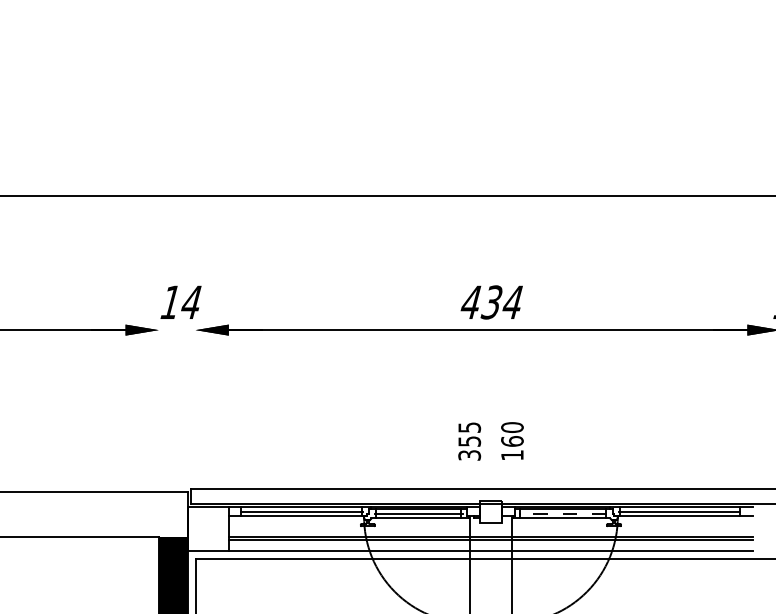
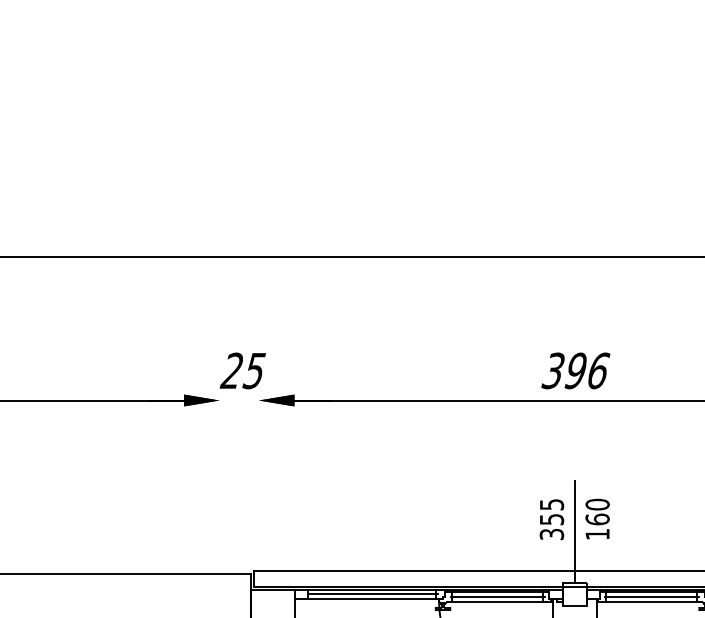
text: (180, 302) -> (242, 370), 14 -> 25
text: (491, 302) -> (575, 370), 434 -> 396
line: (490, 452) -> (574, 531), added
line: (562, 513) -> (651, 596), dashed -> solid

